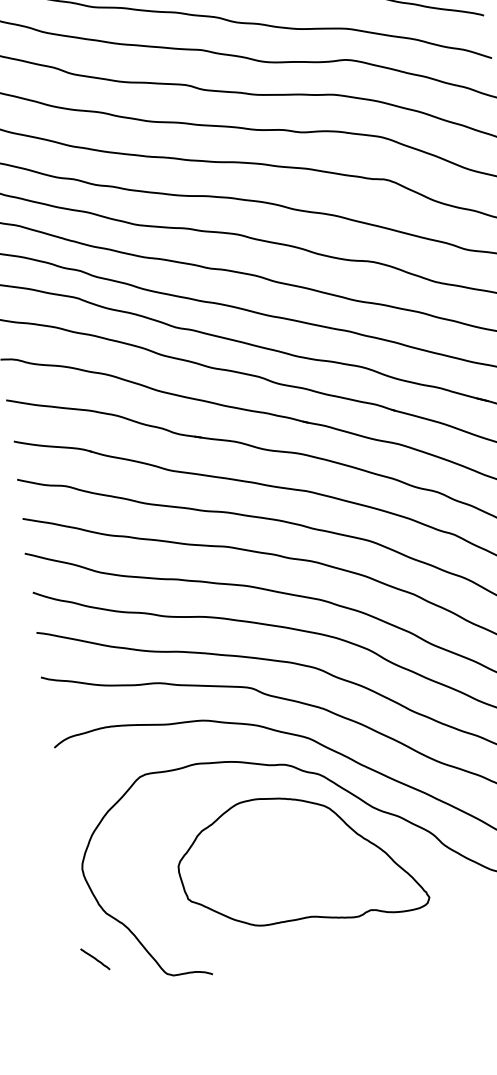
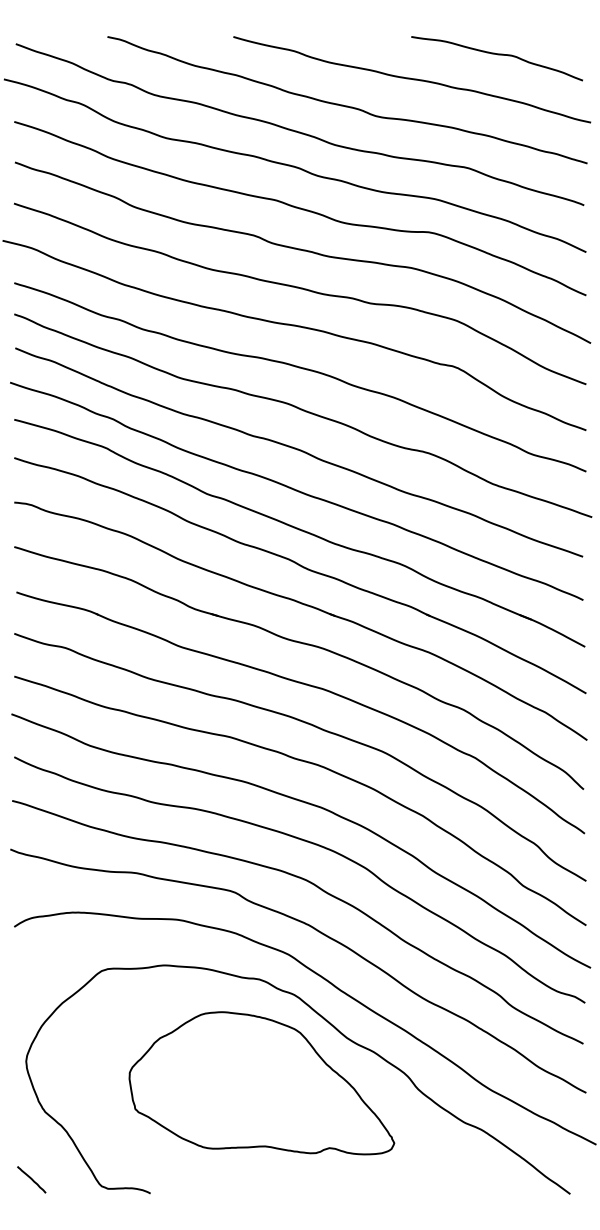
line: (95, 959) -> (31, 1179), moved

